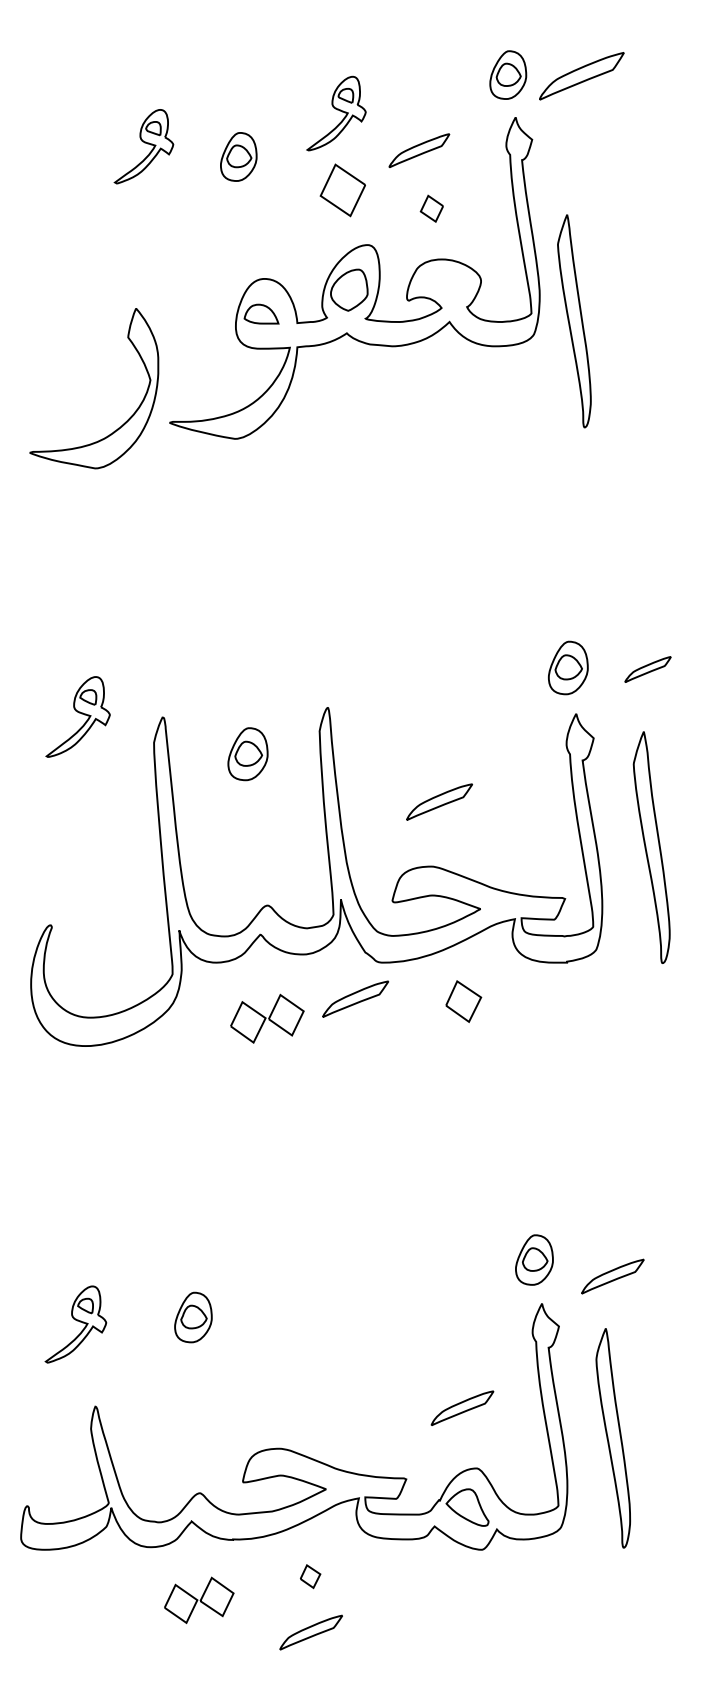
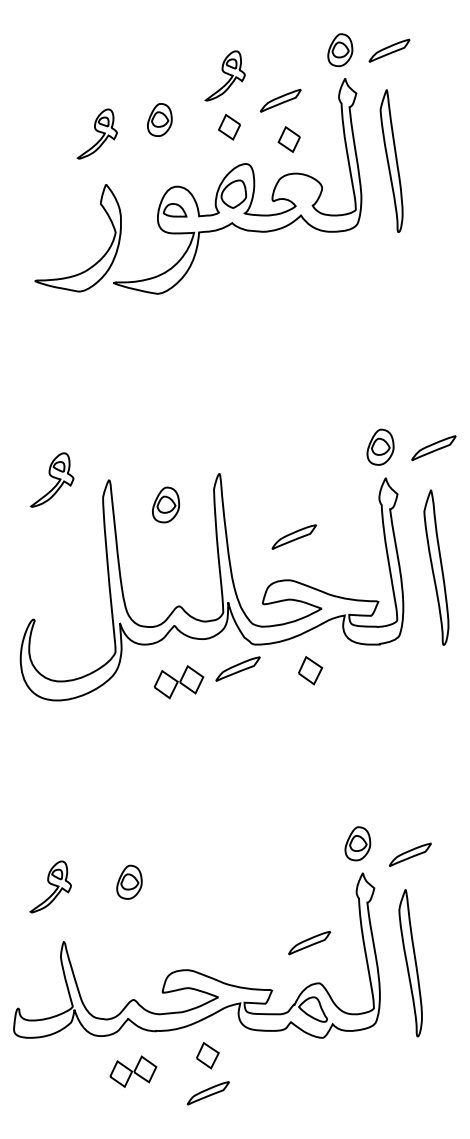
part: (581, 75) -> (389, 50), size x0.71
part: (142, 145) -> (96, 133), moved
part: (238, 156) -> (159, 119), moved
part: (342, 189) -> (229, 126), size x0.71
part: (430, 208) -> (288, 139), size x1.43
part: (574, 320) -> (391, 160), moved
part: (118, 426) -> (94, 263), moved
part: (647, 669) -> (433, 448), size x1.43
part: (309, 1576) -> (207, 1055), size x1.67

